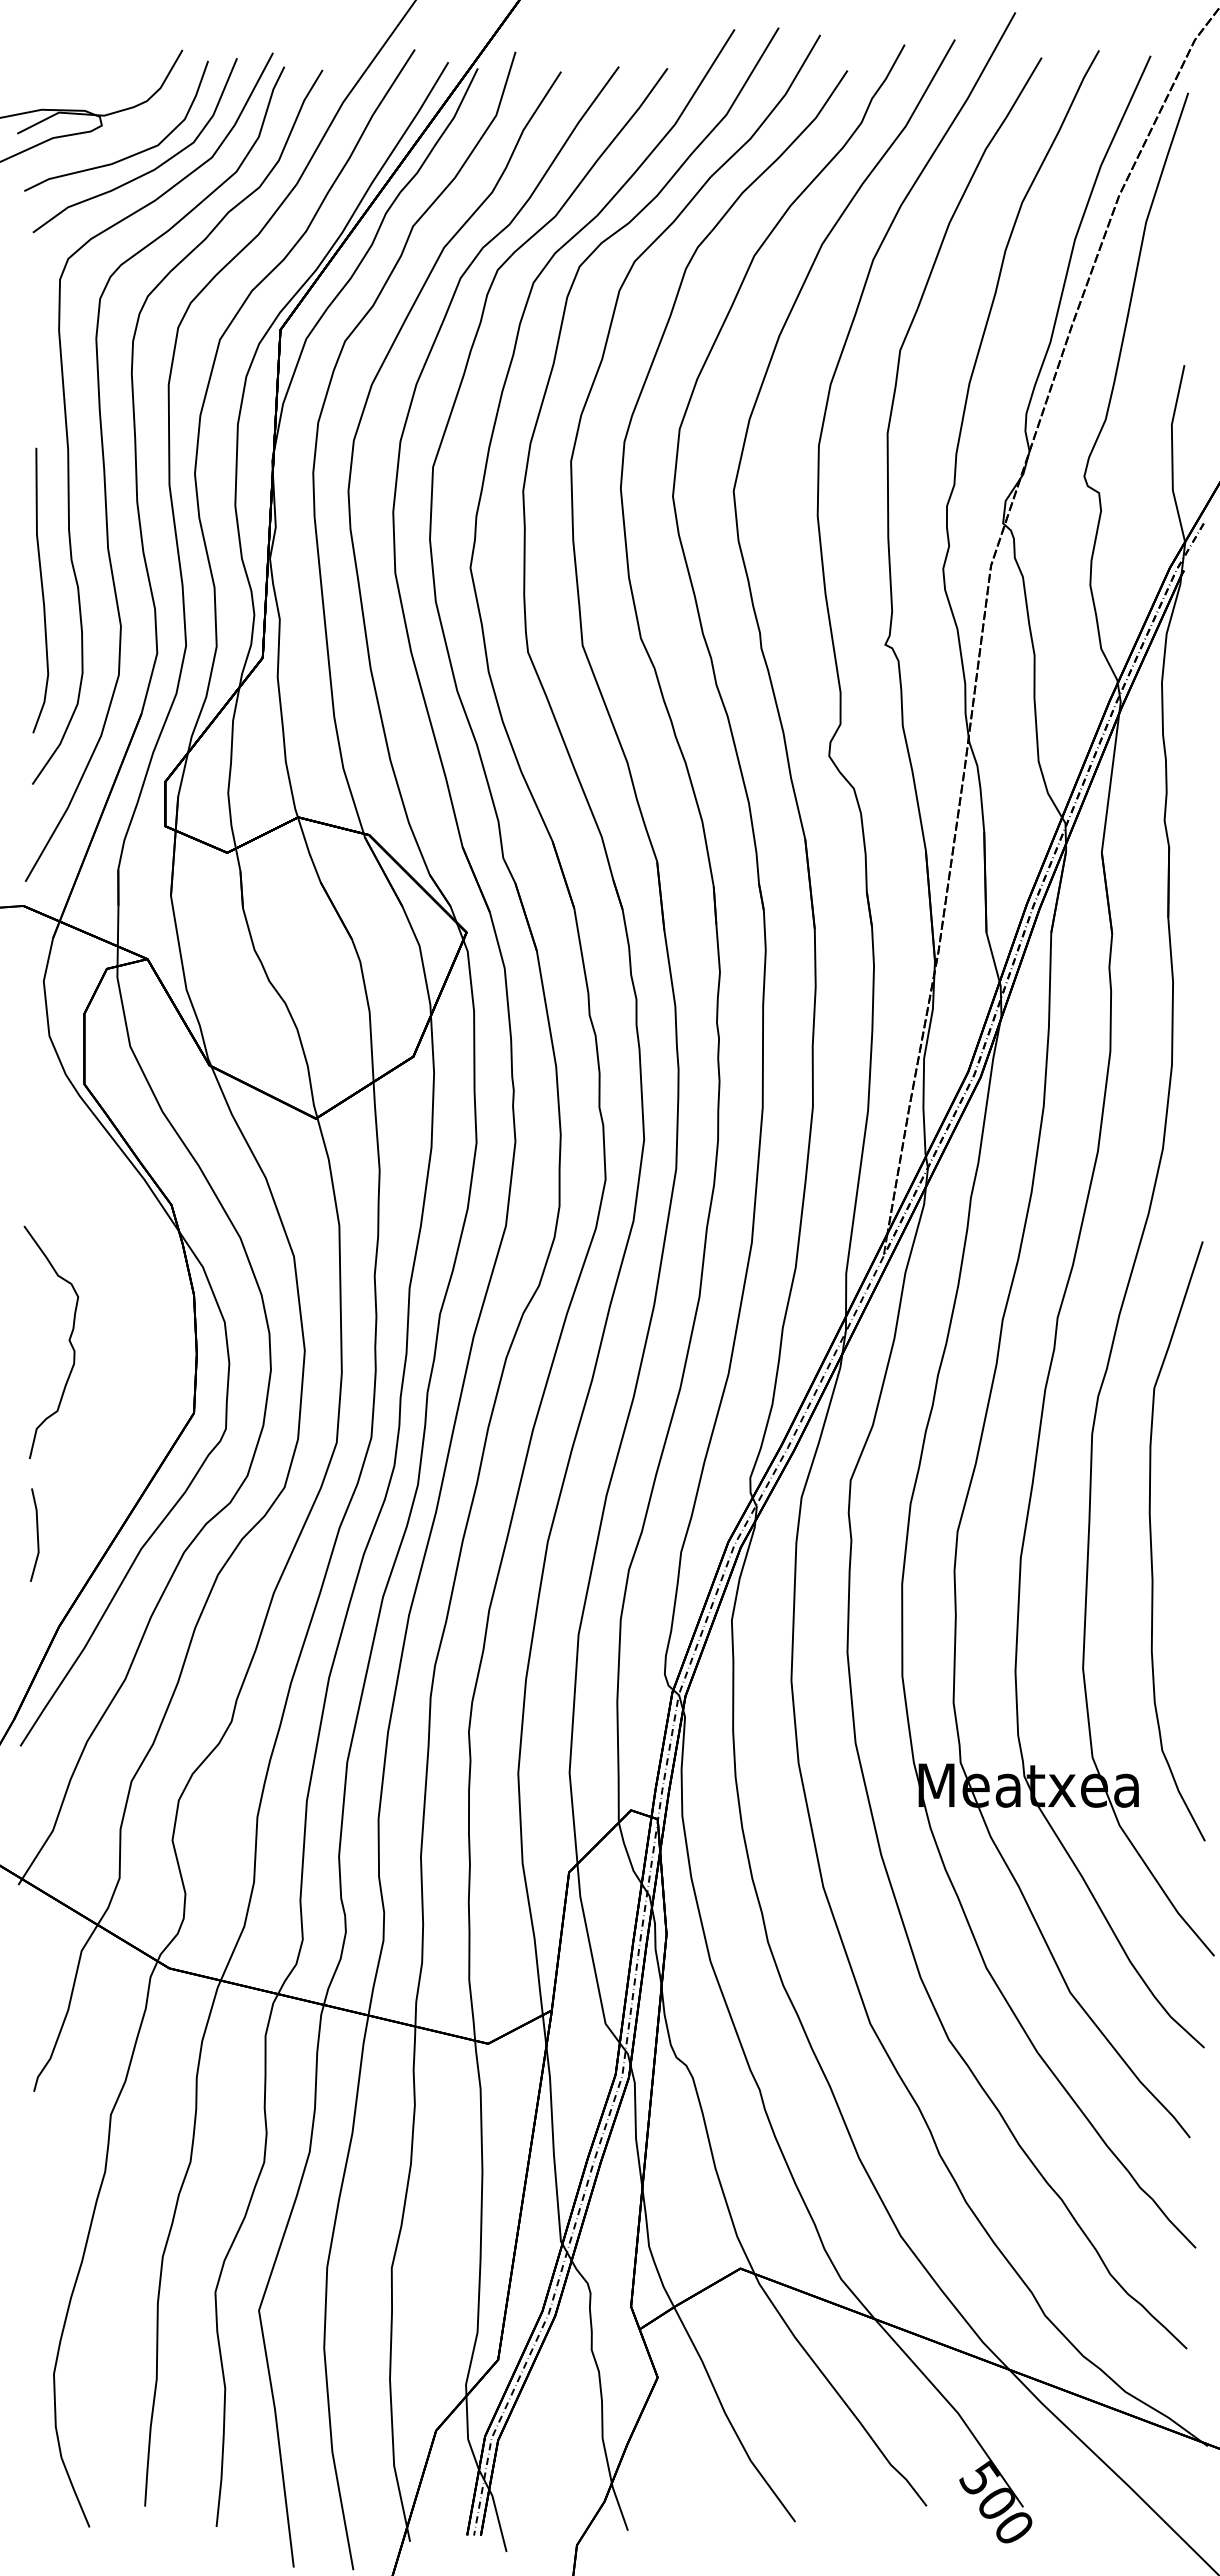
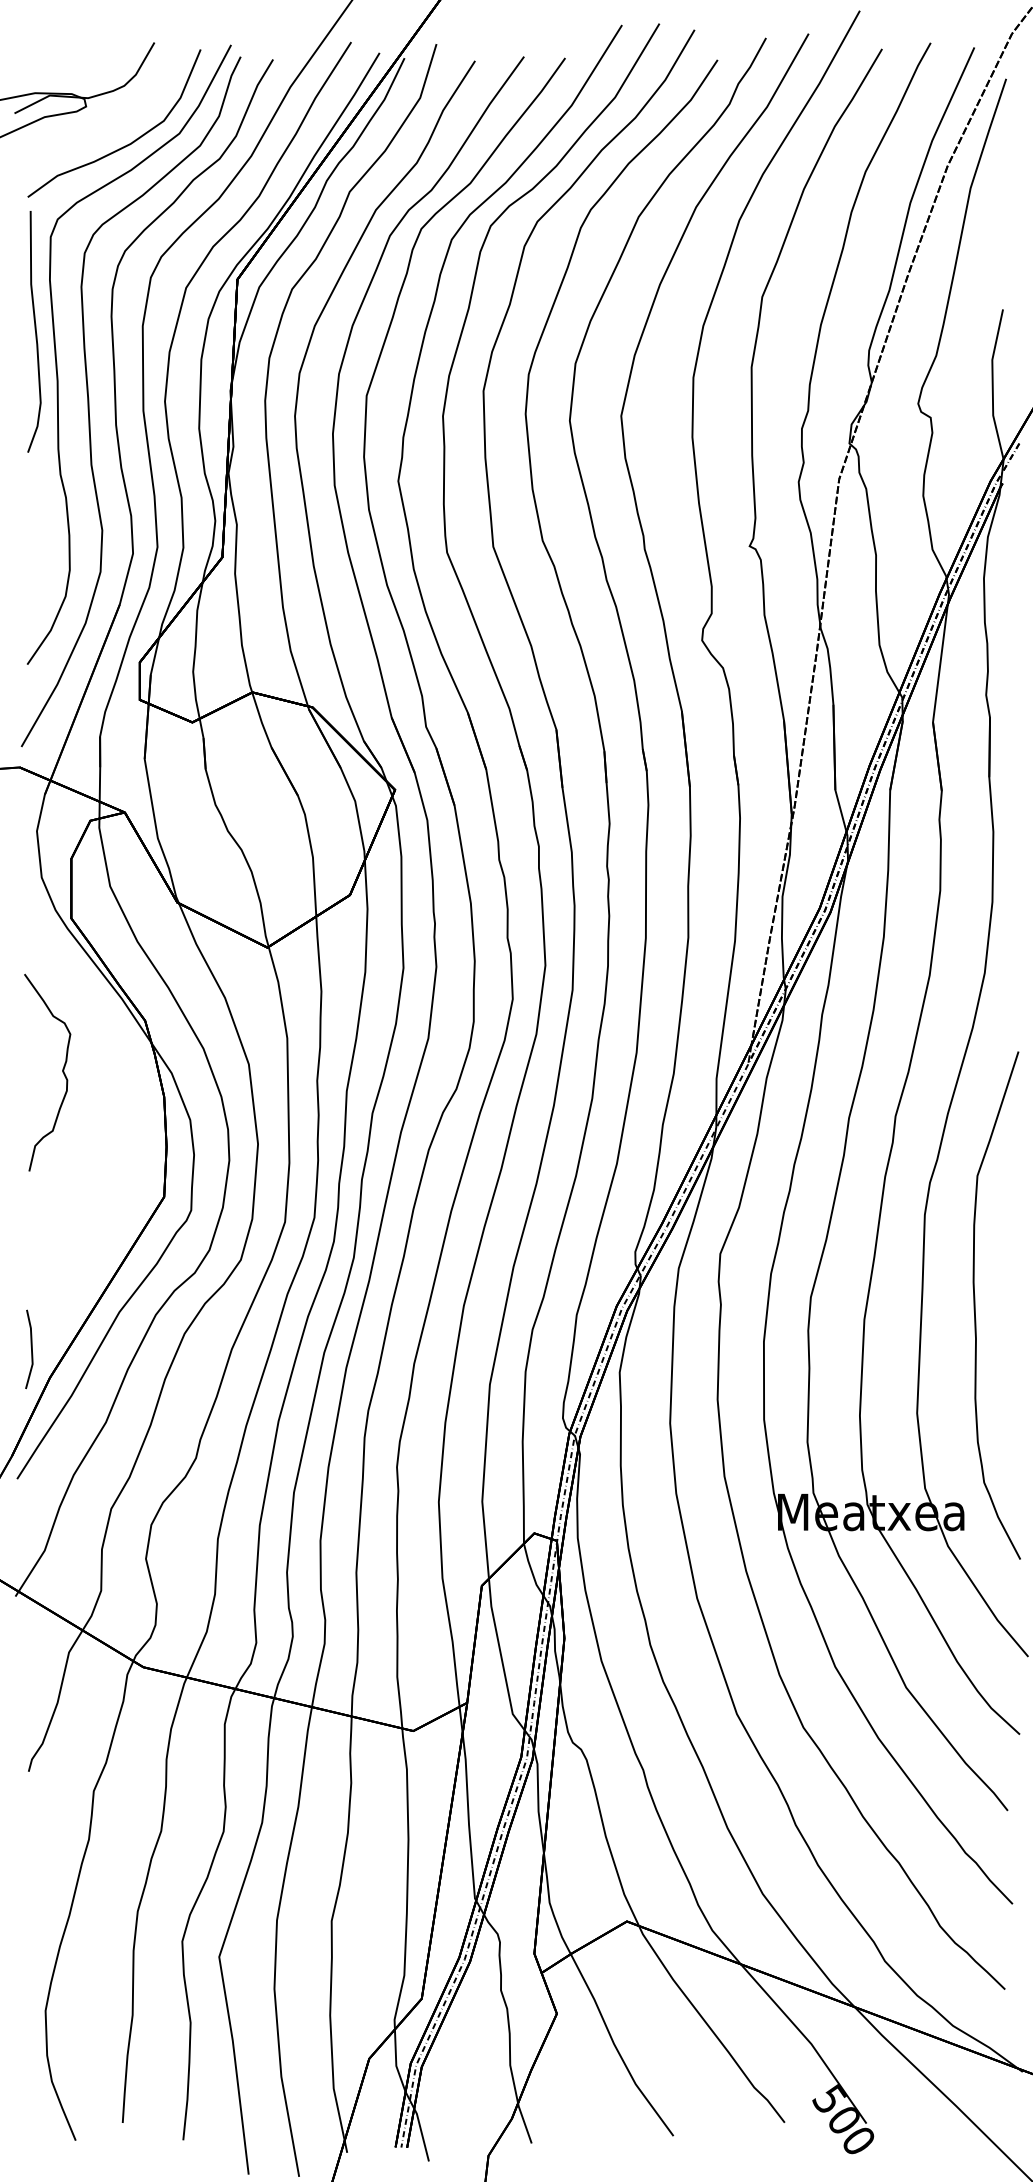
curve: (127, 156) -> (107, 132), removed
curve: (41, 590) -> (35, 331), moved
curve: (68, 1340) -> (62, 1071), moved
line: (36, 1534) -> (30, 1348), moved

